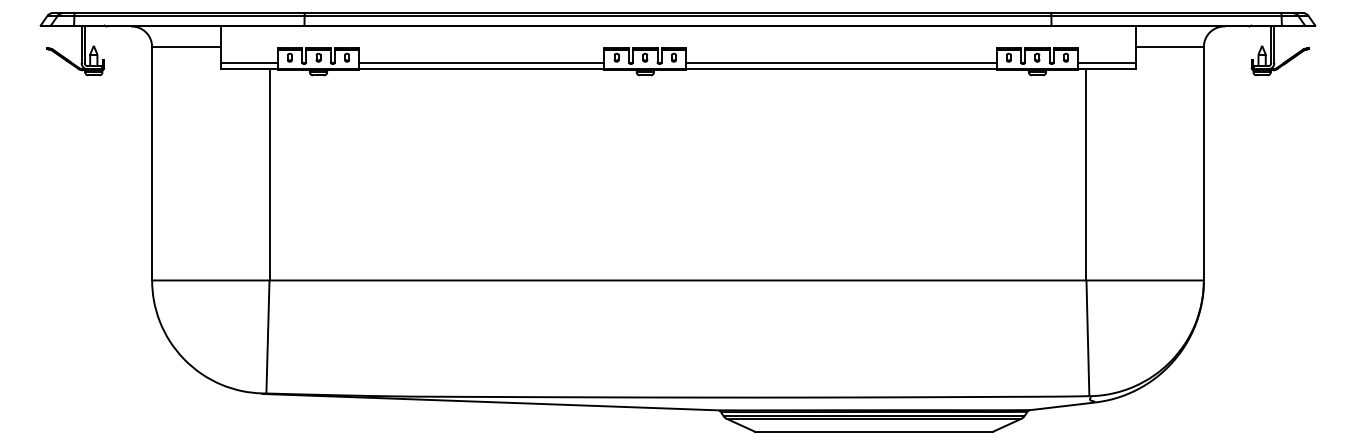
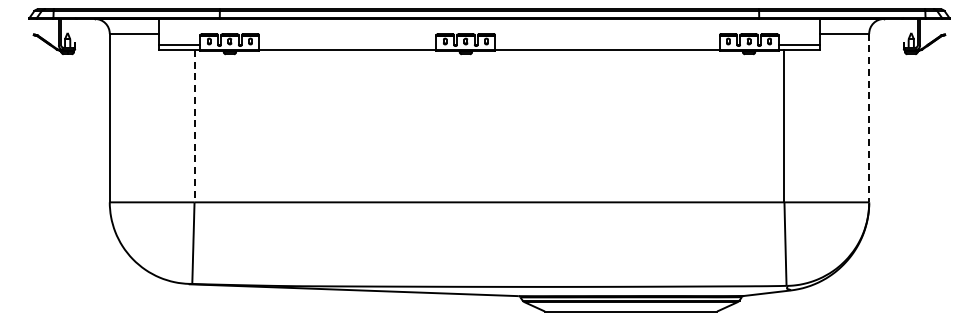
line: (481, 63) -> (347, 45), removed
line: (841, 63) -> (607, 45), removed
line: (1204, 164) -> (869, 118), solid -> dashed
line: (269, 175) -> (194, 126), solid -> dashed

